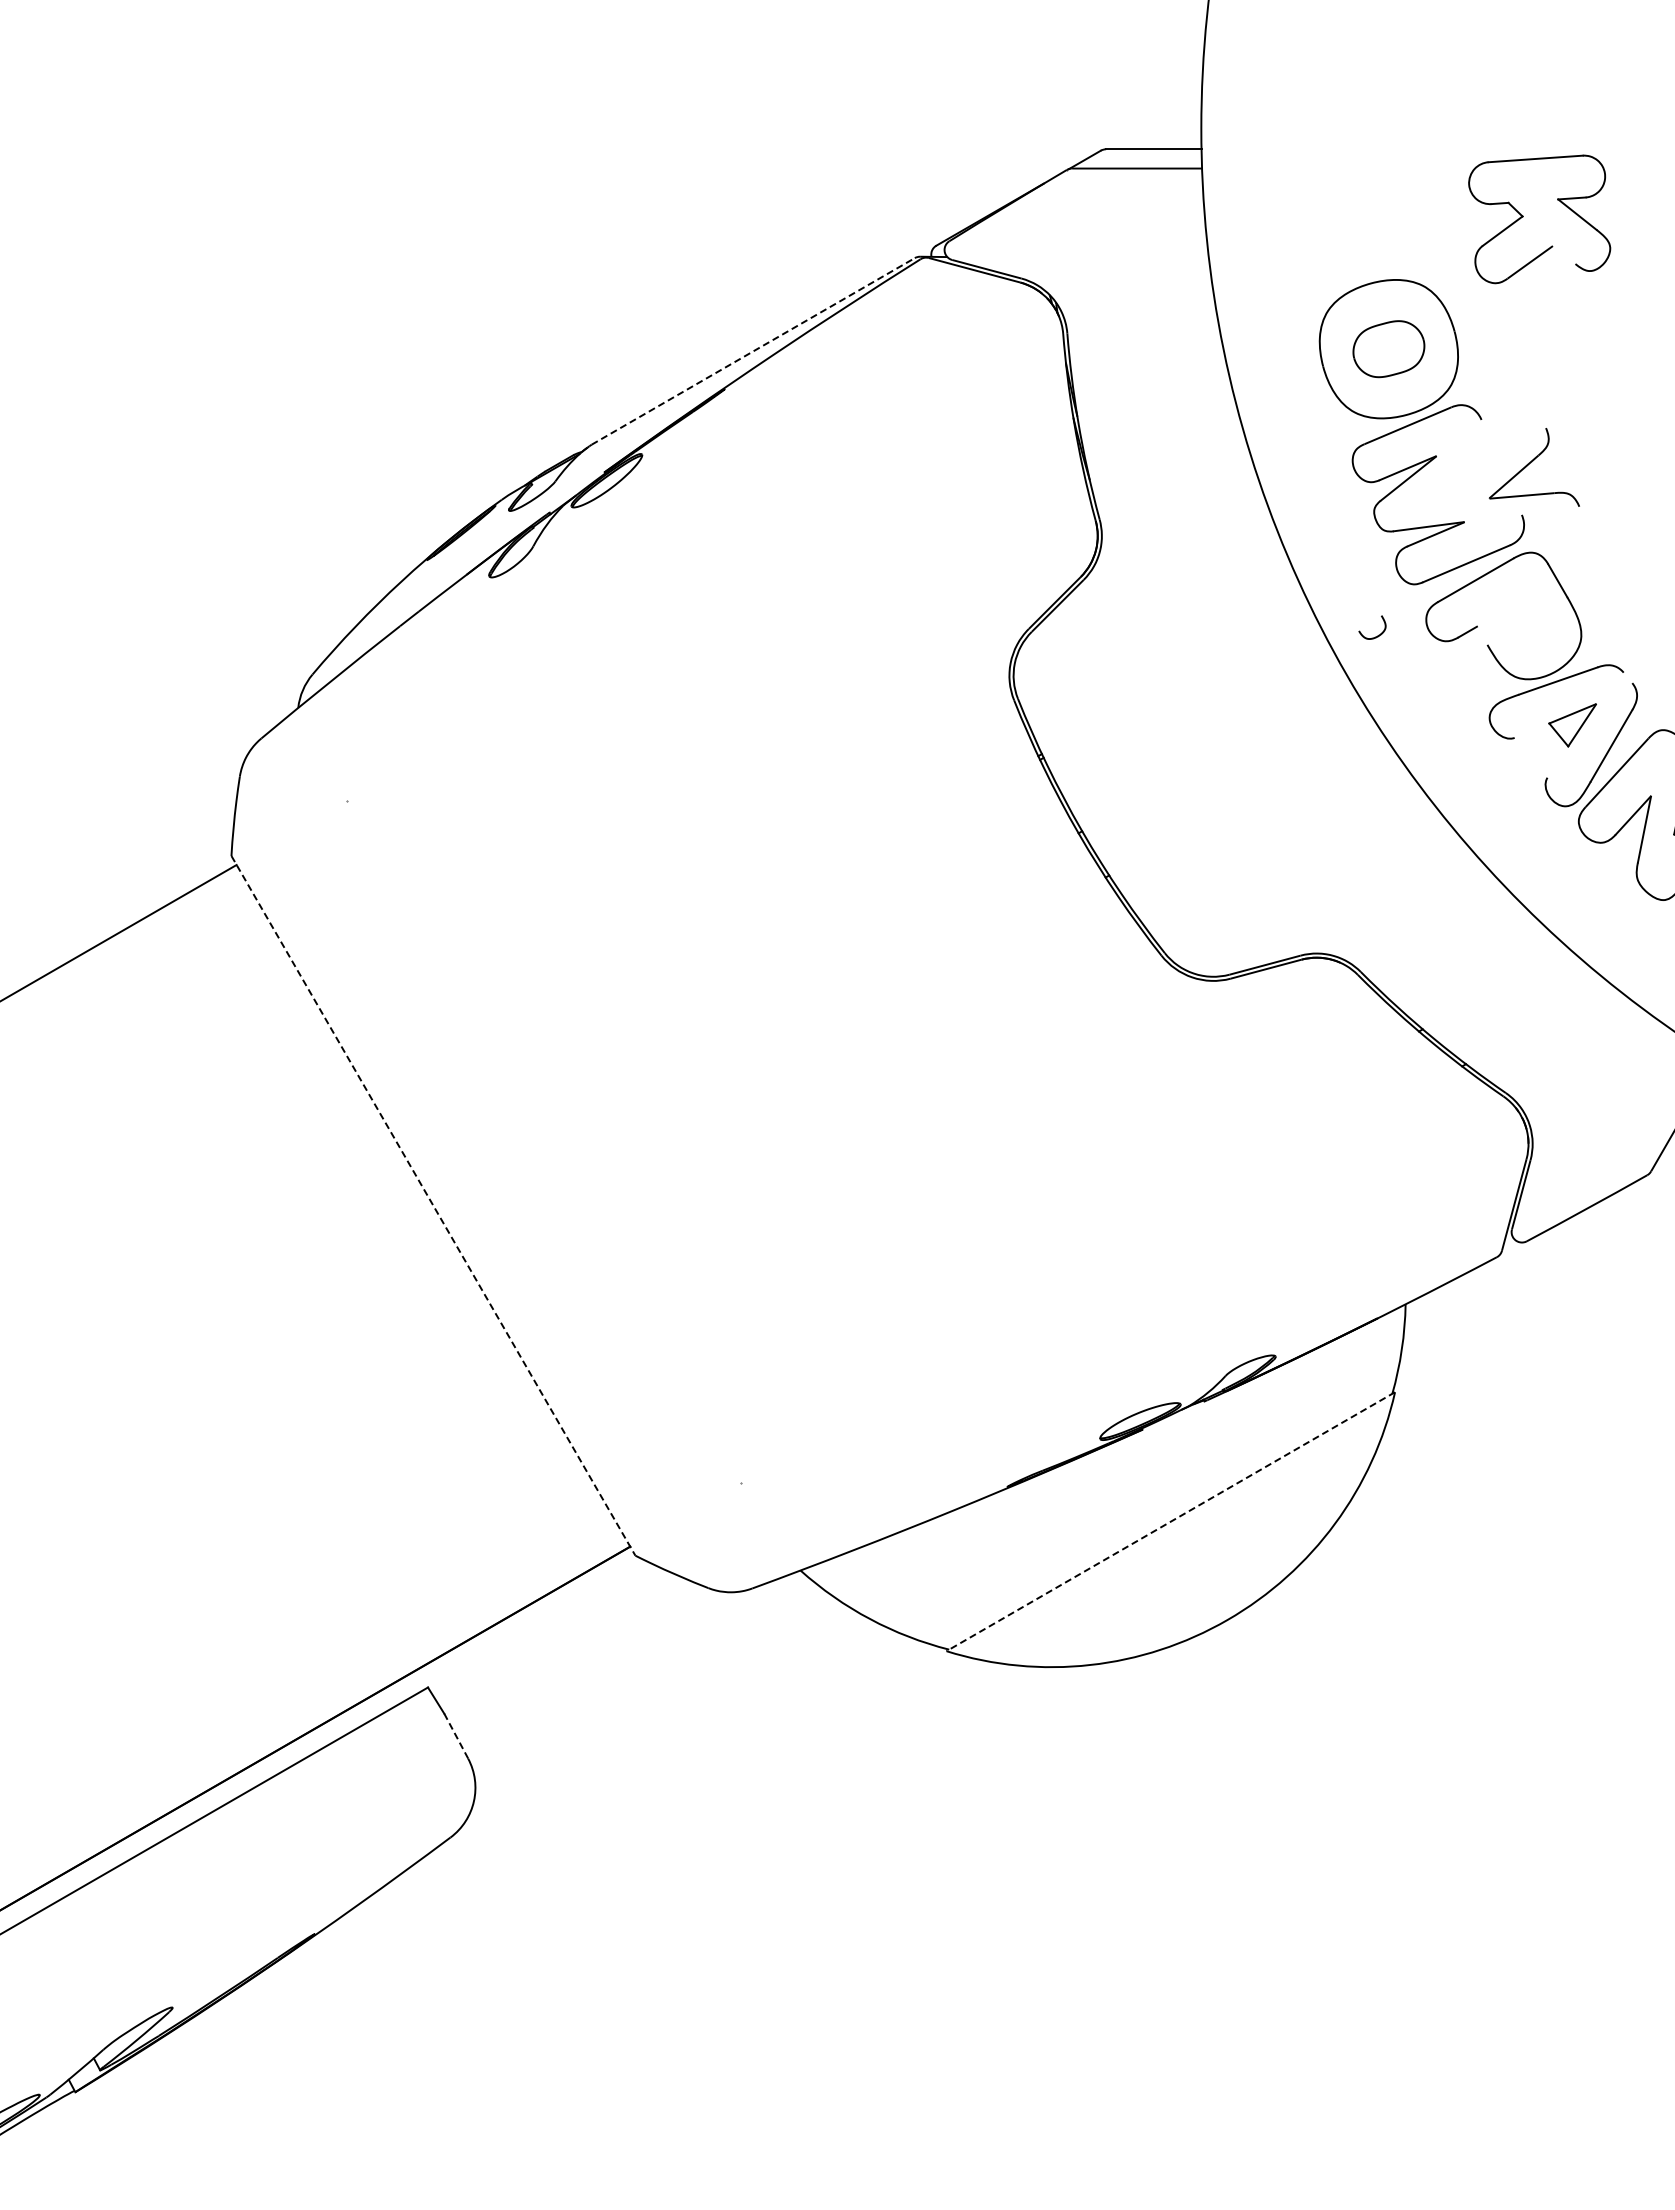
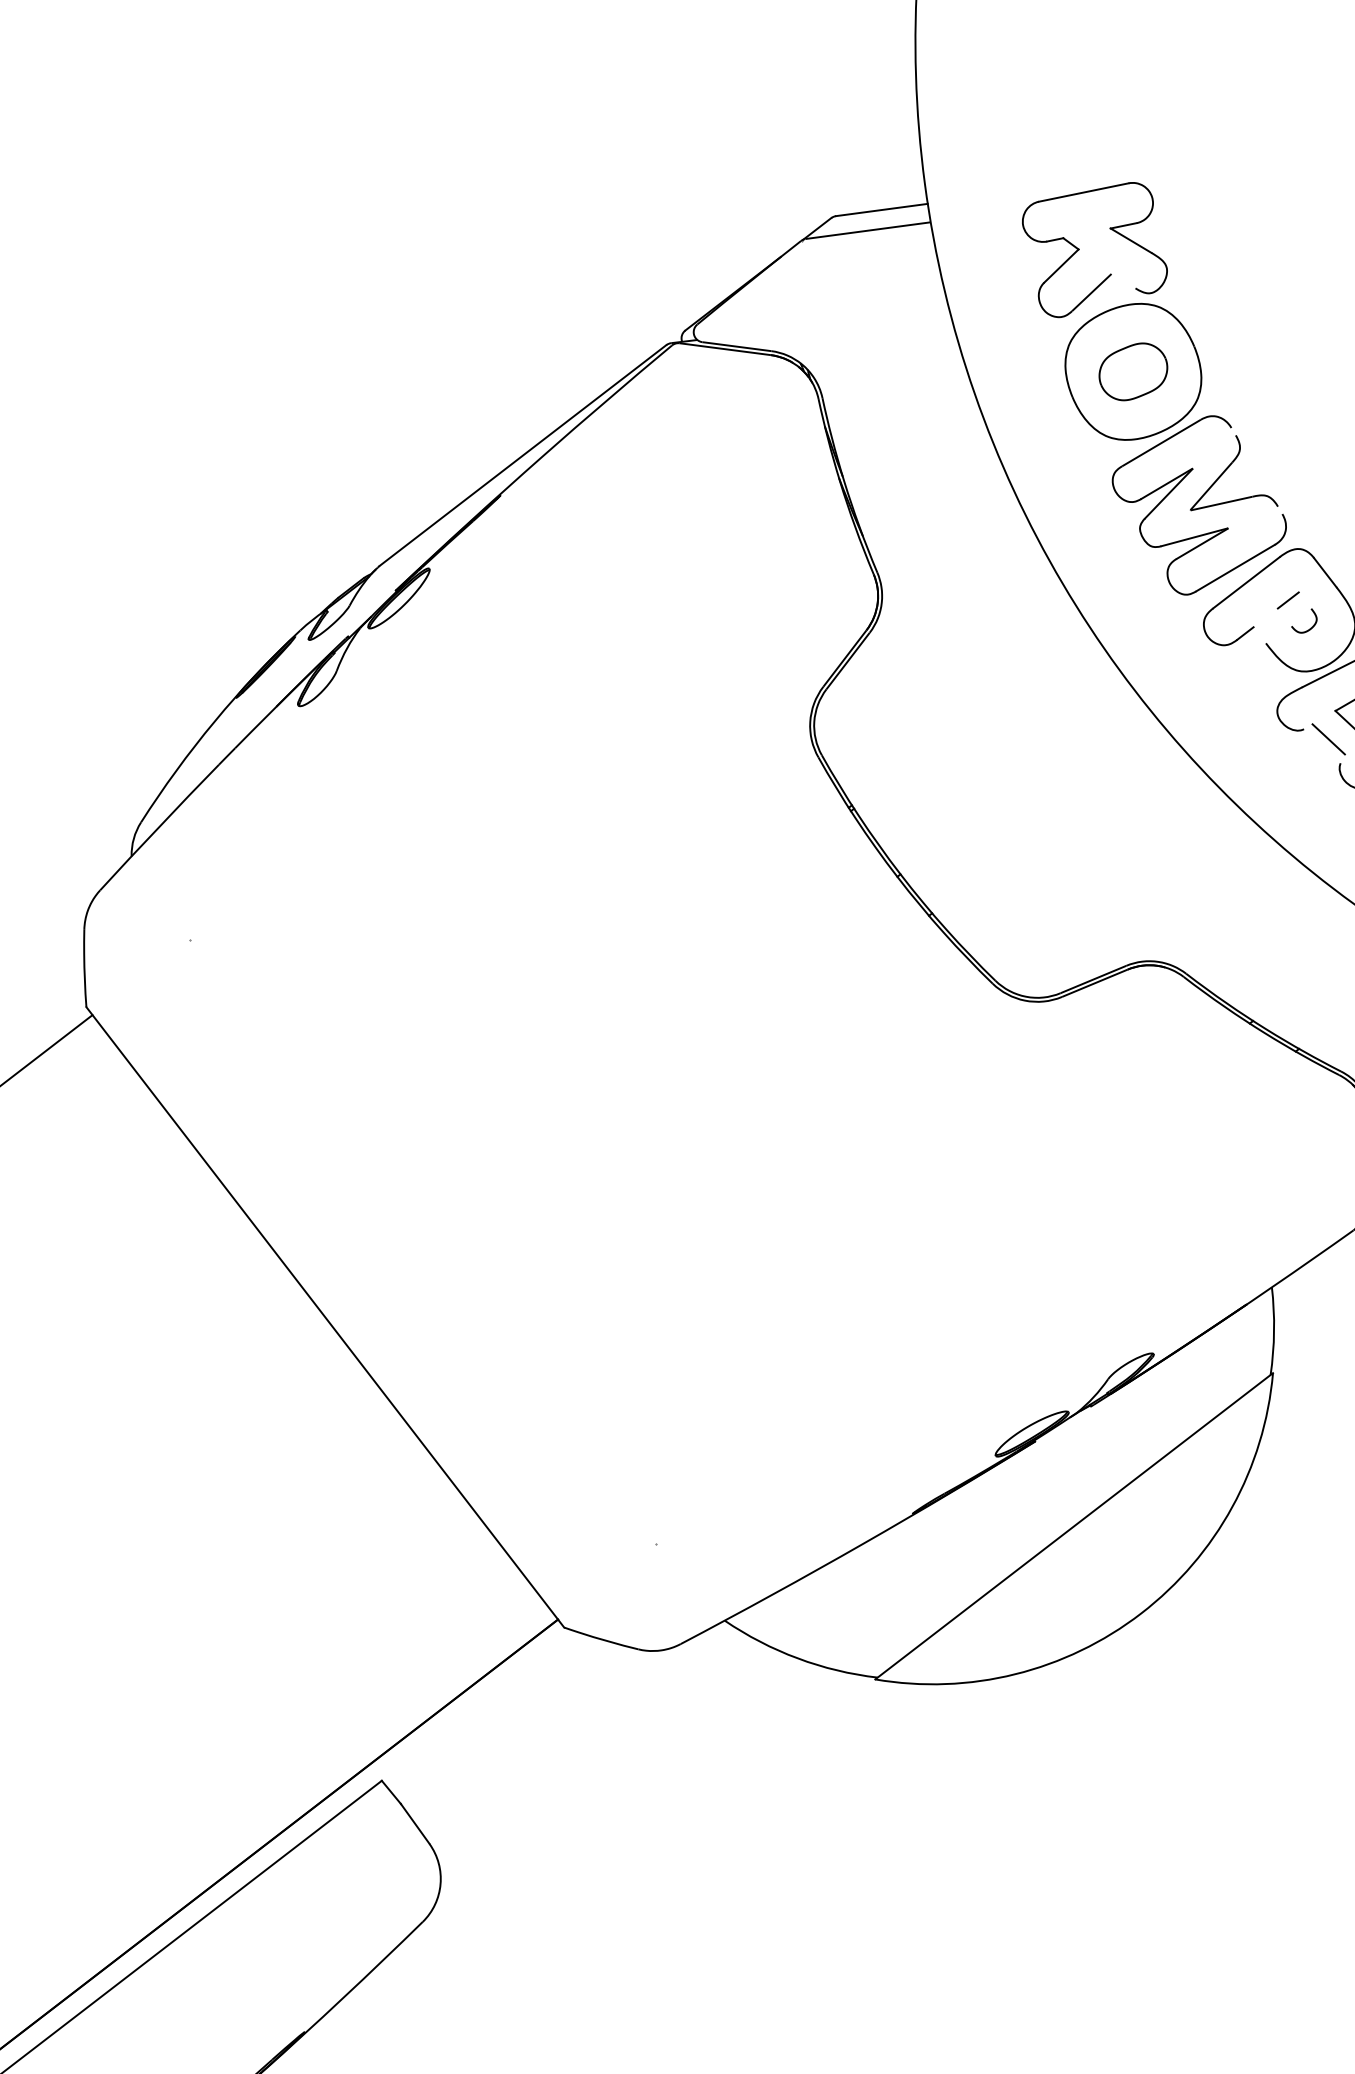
part: (1523, 217) -> (1079, 250), moved
line: (753, 351) -> (523, 455), dashed -> solid
part: (1533, 467) -> (1228, 474), moved
line: (1515, 603) -> (1287, 599), added
curve: (1377, 635) -> (1309, 628), moved
line: (1538, 751) -> (1328, 739), added
line: (433, 1205) -> (325, 1317), dashed -> solid
line: (1170, 1521) -> (1073, 1526), dashed -> solid
line: (456, 1735) -> (415, 1823), dashed -> solid

